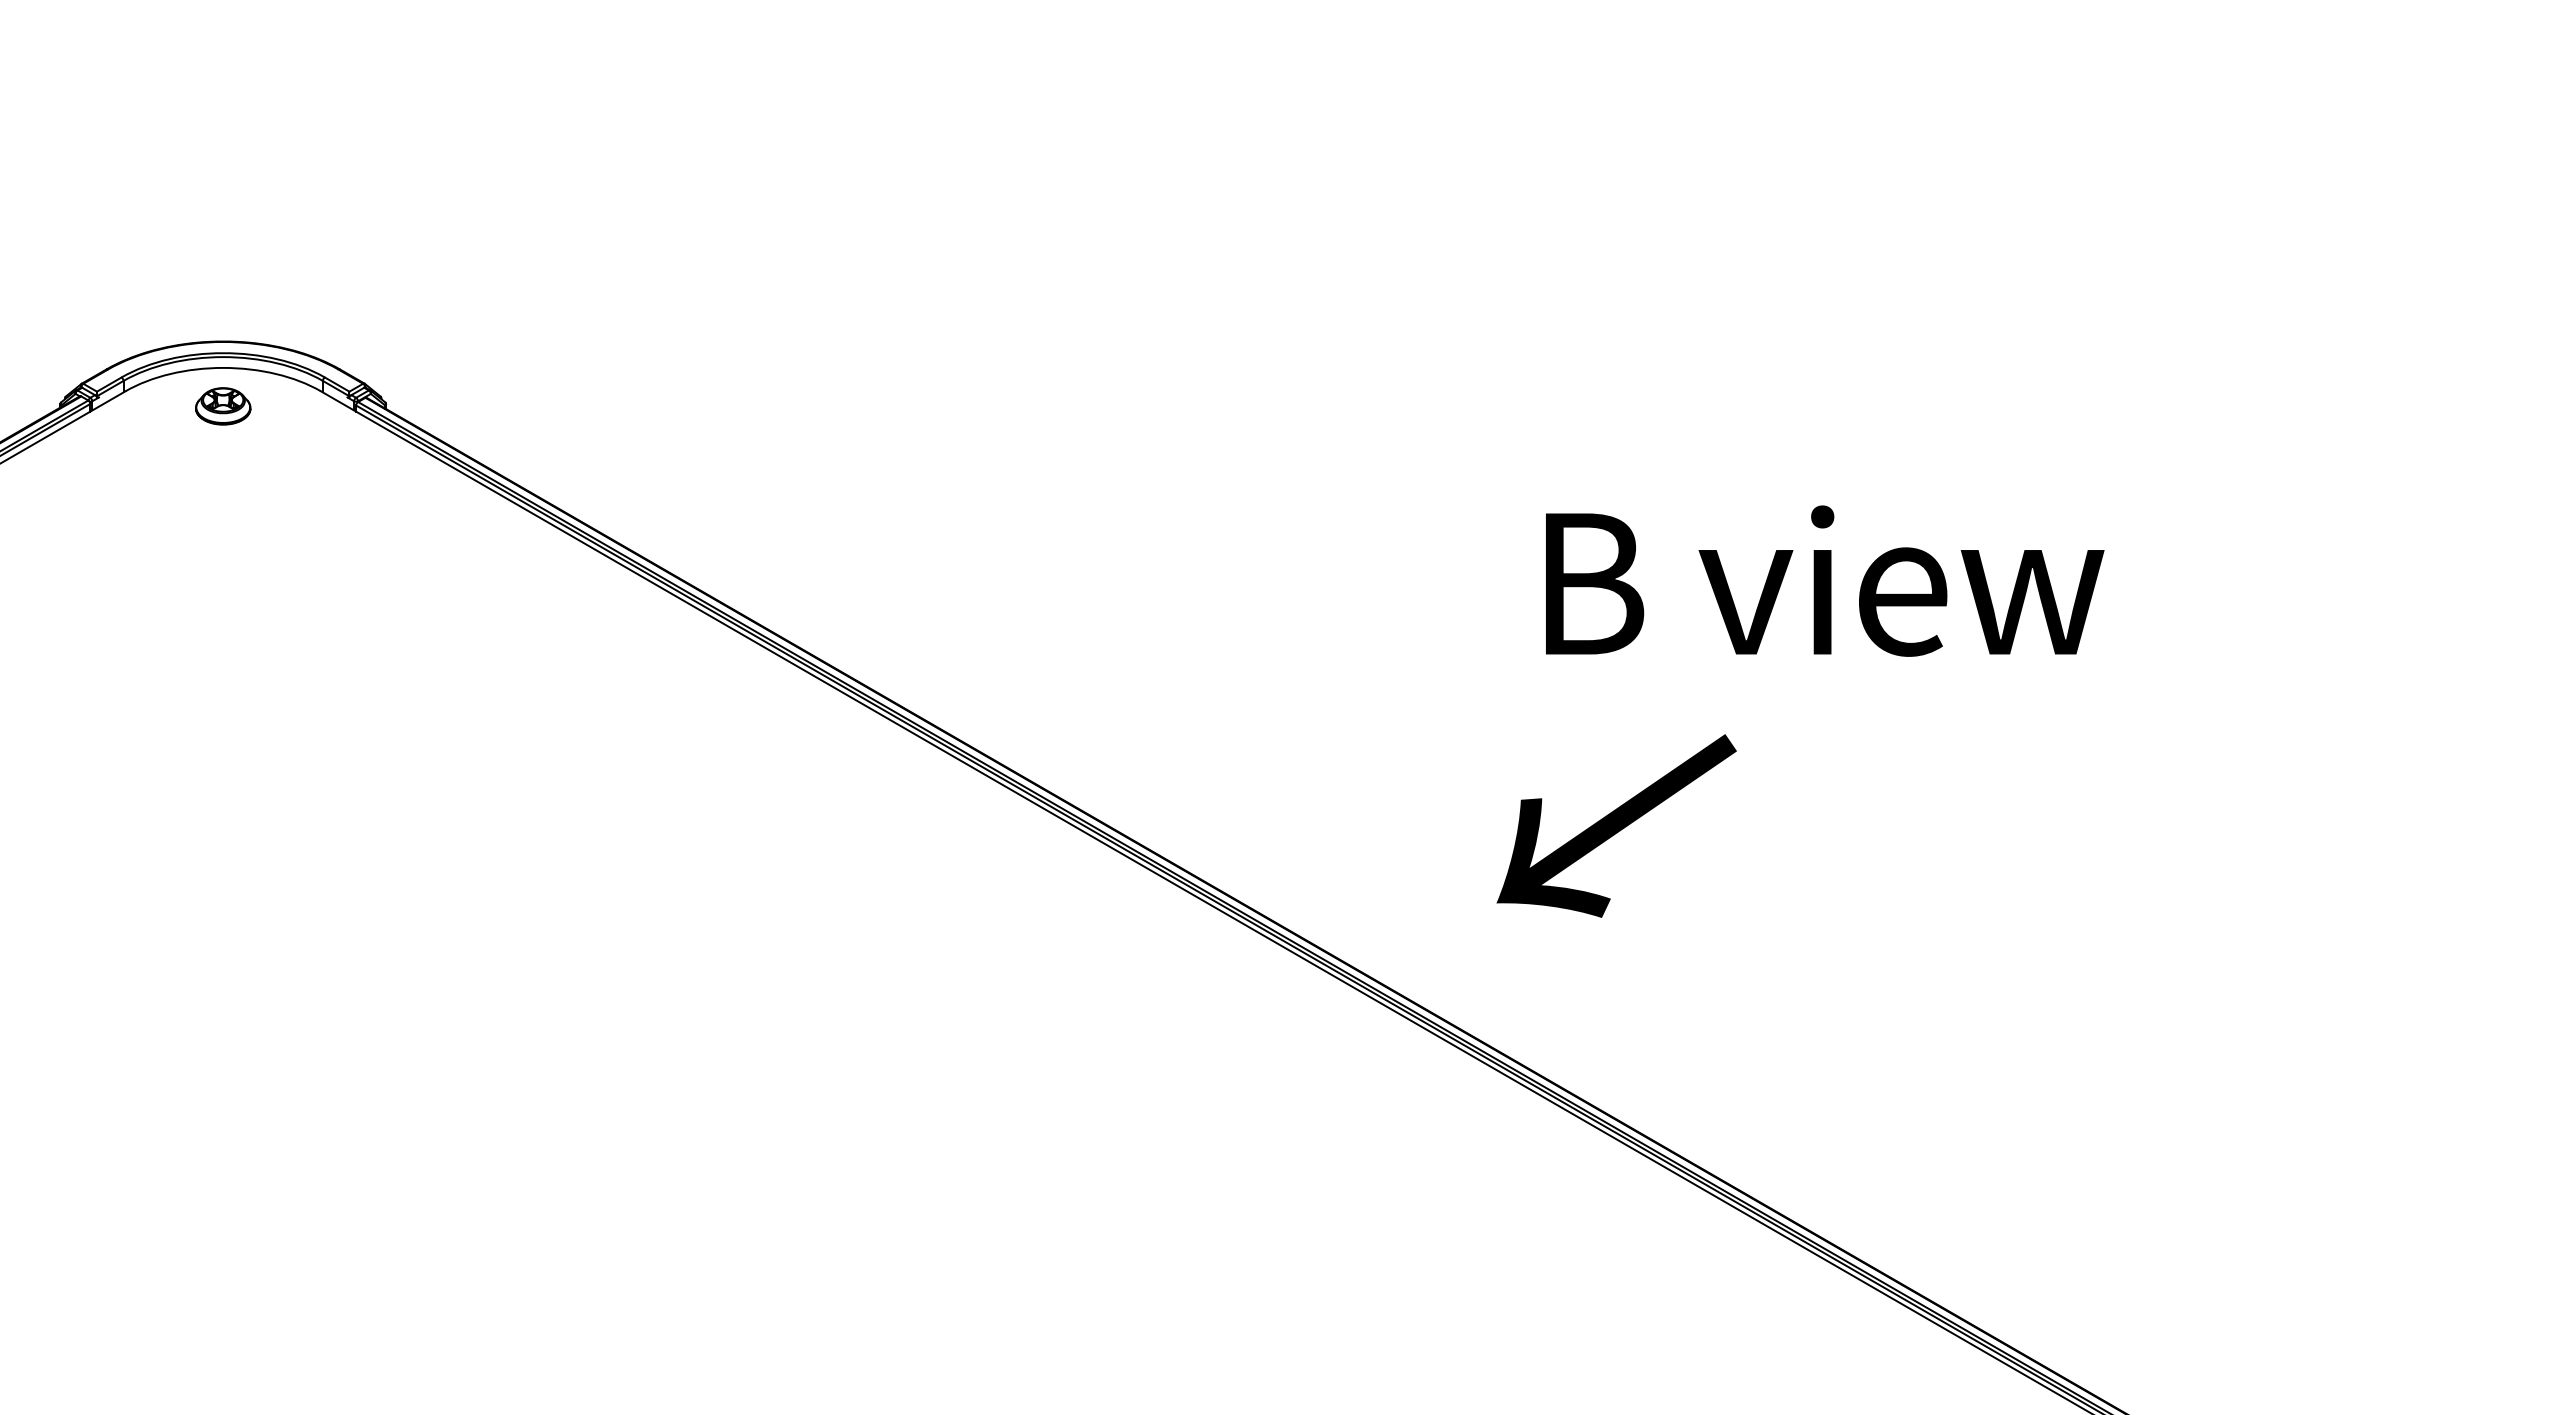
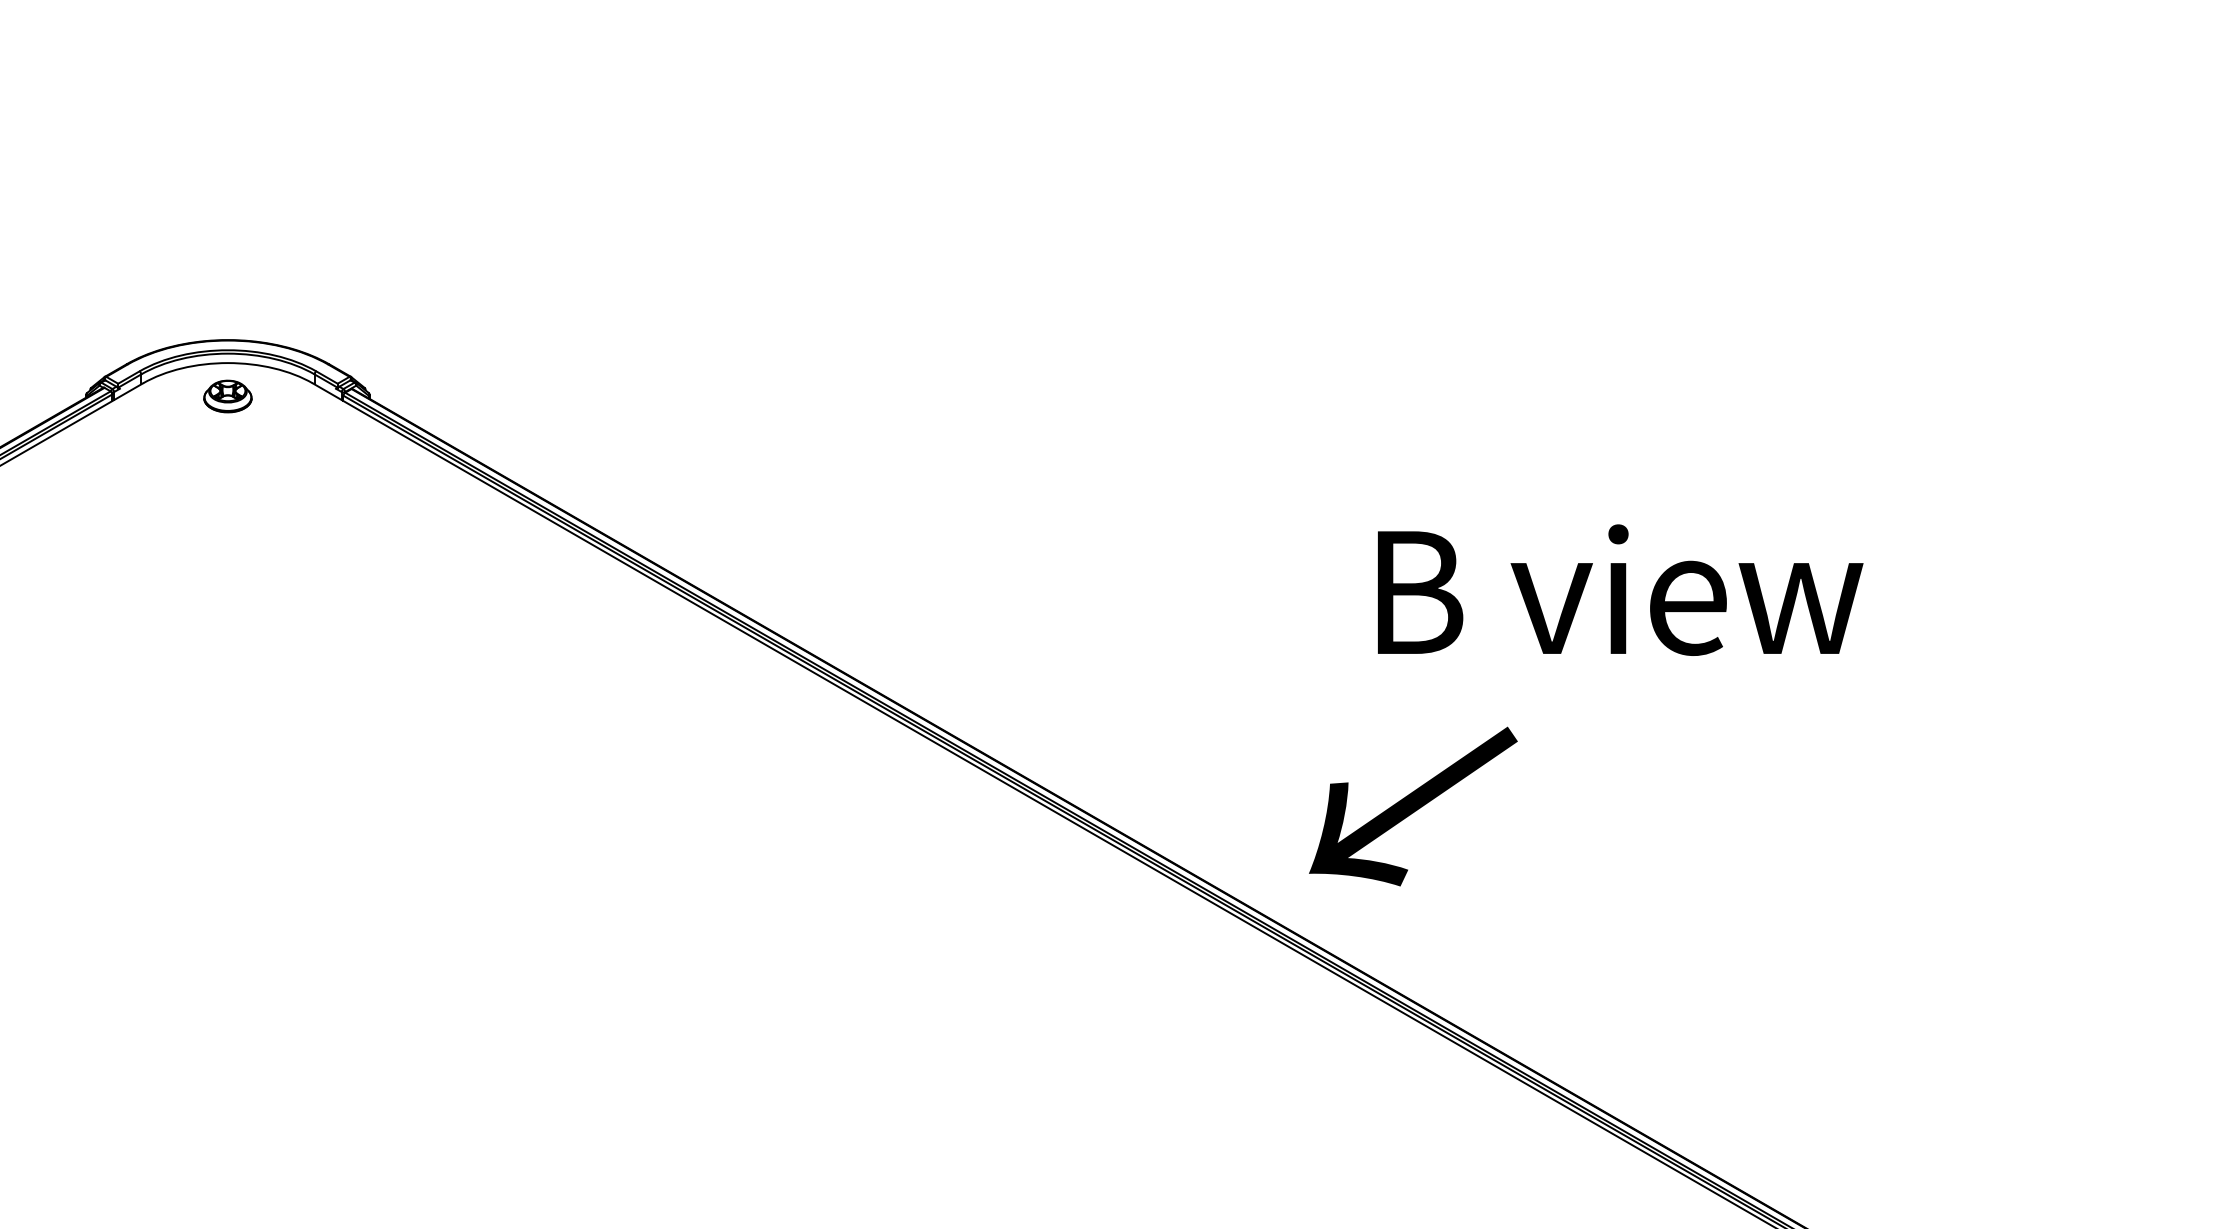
text: (1825, 580) -> (1620, 589), moved
text: (1616, 825) -> (1413, 806), moved

